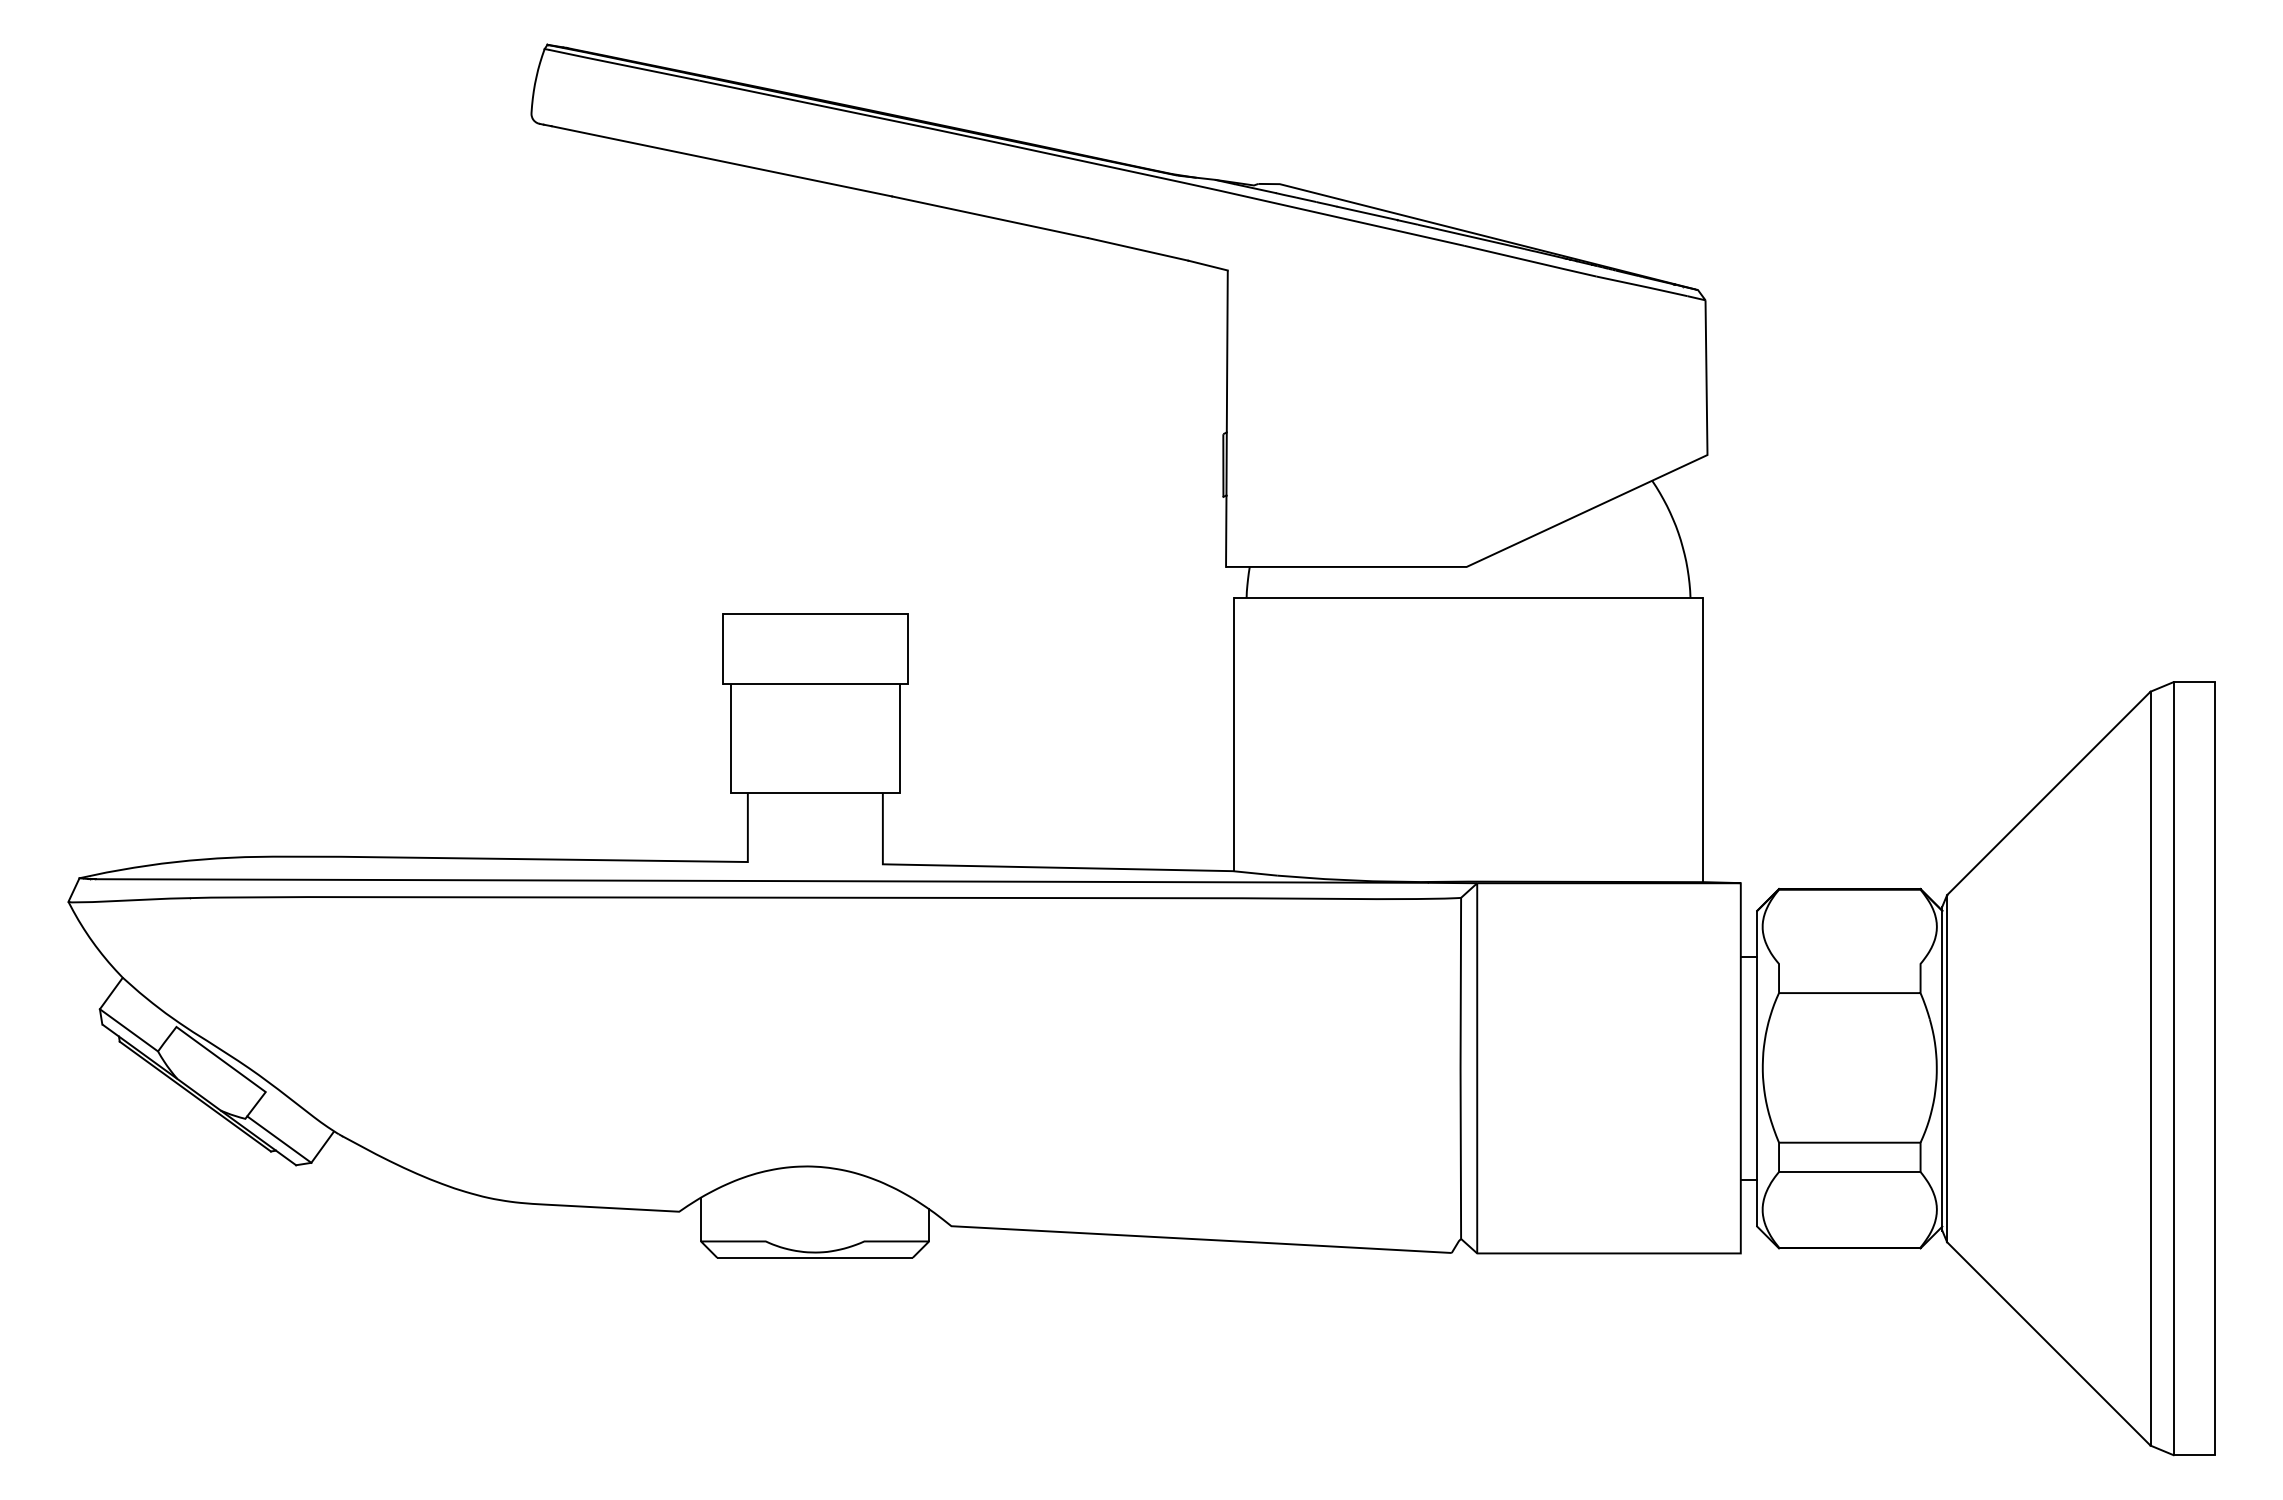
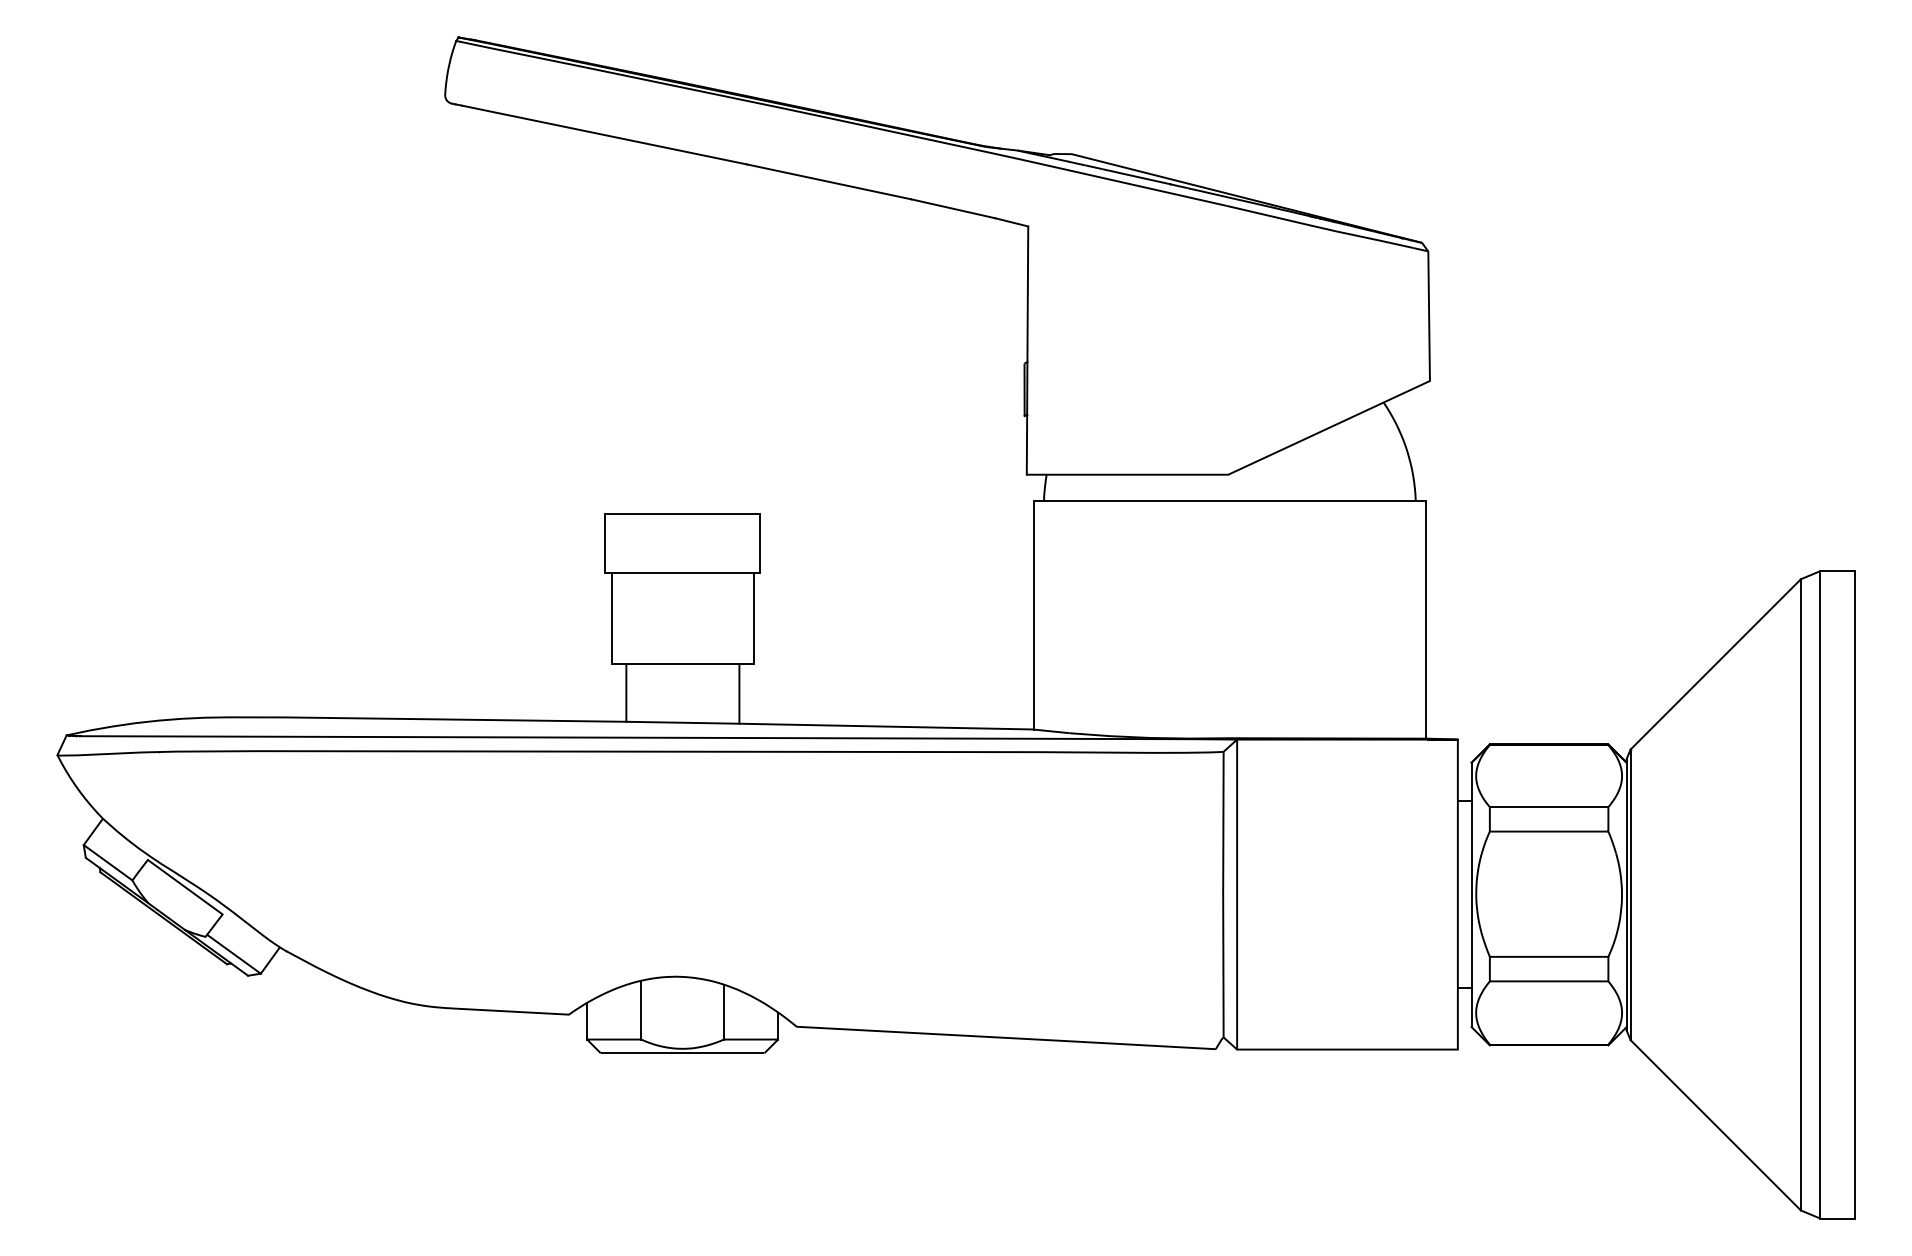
line: (814, 863) -> (682, 723), added
line: (1849, 963) -> (1548, 806), added
line: (765, 1206) -> (641, 1010), added
line: (864, 1208) -> (724, 1011), added

